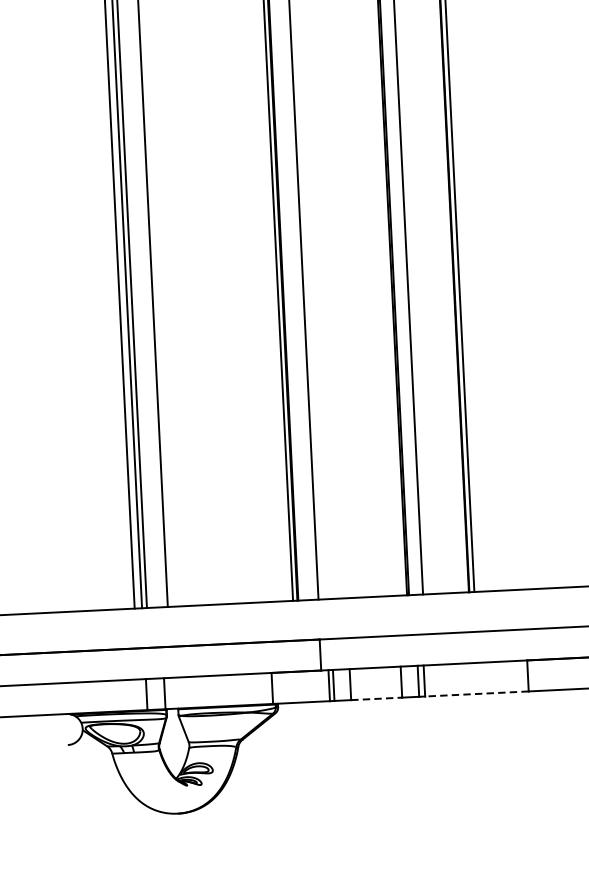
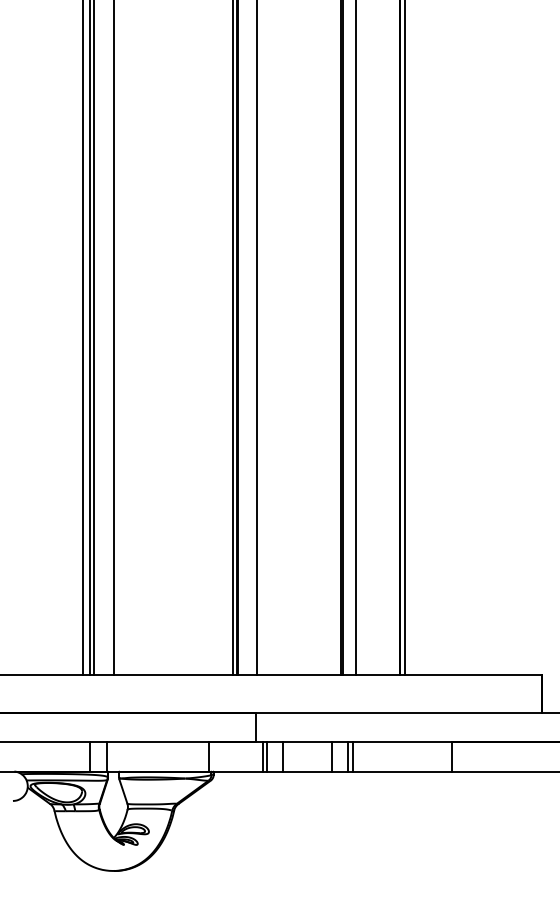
line: (475, 693) -> (401, 771), dashed -> solid
line: (376, 698) -> (307, 771), dashed -> solid

